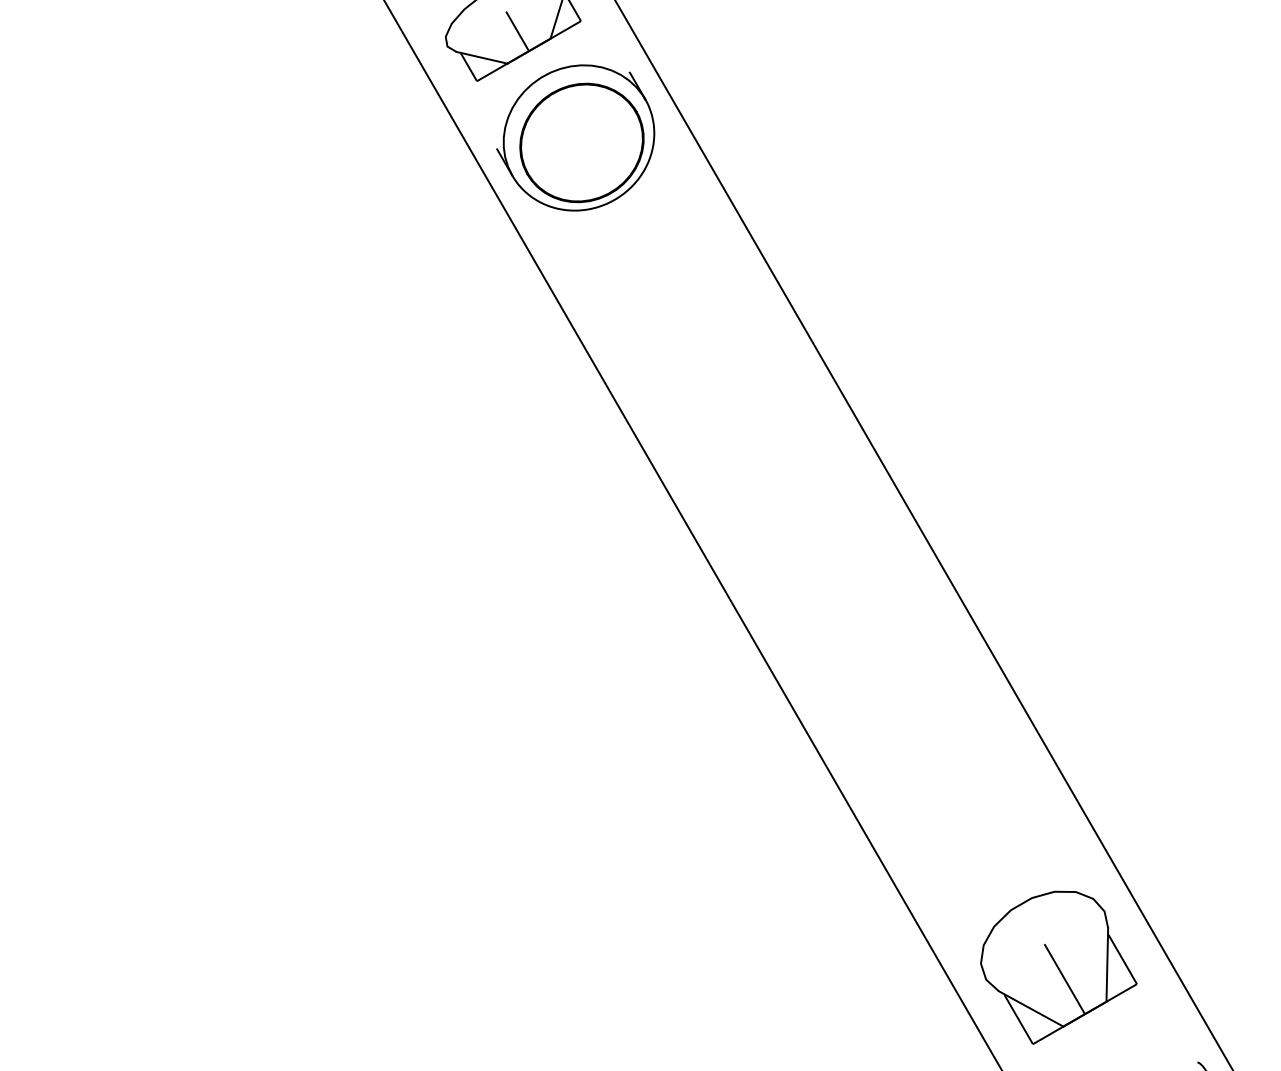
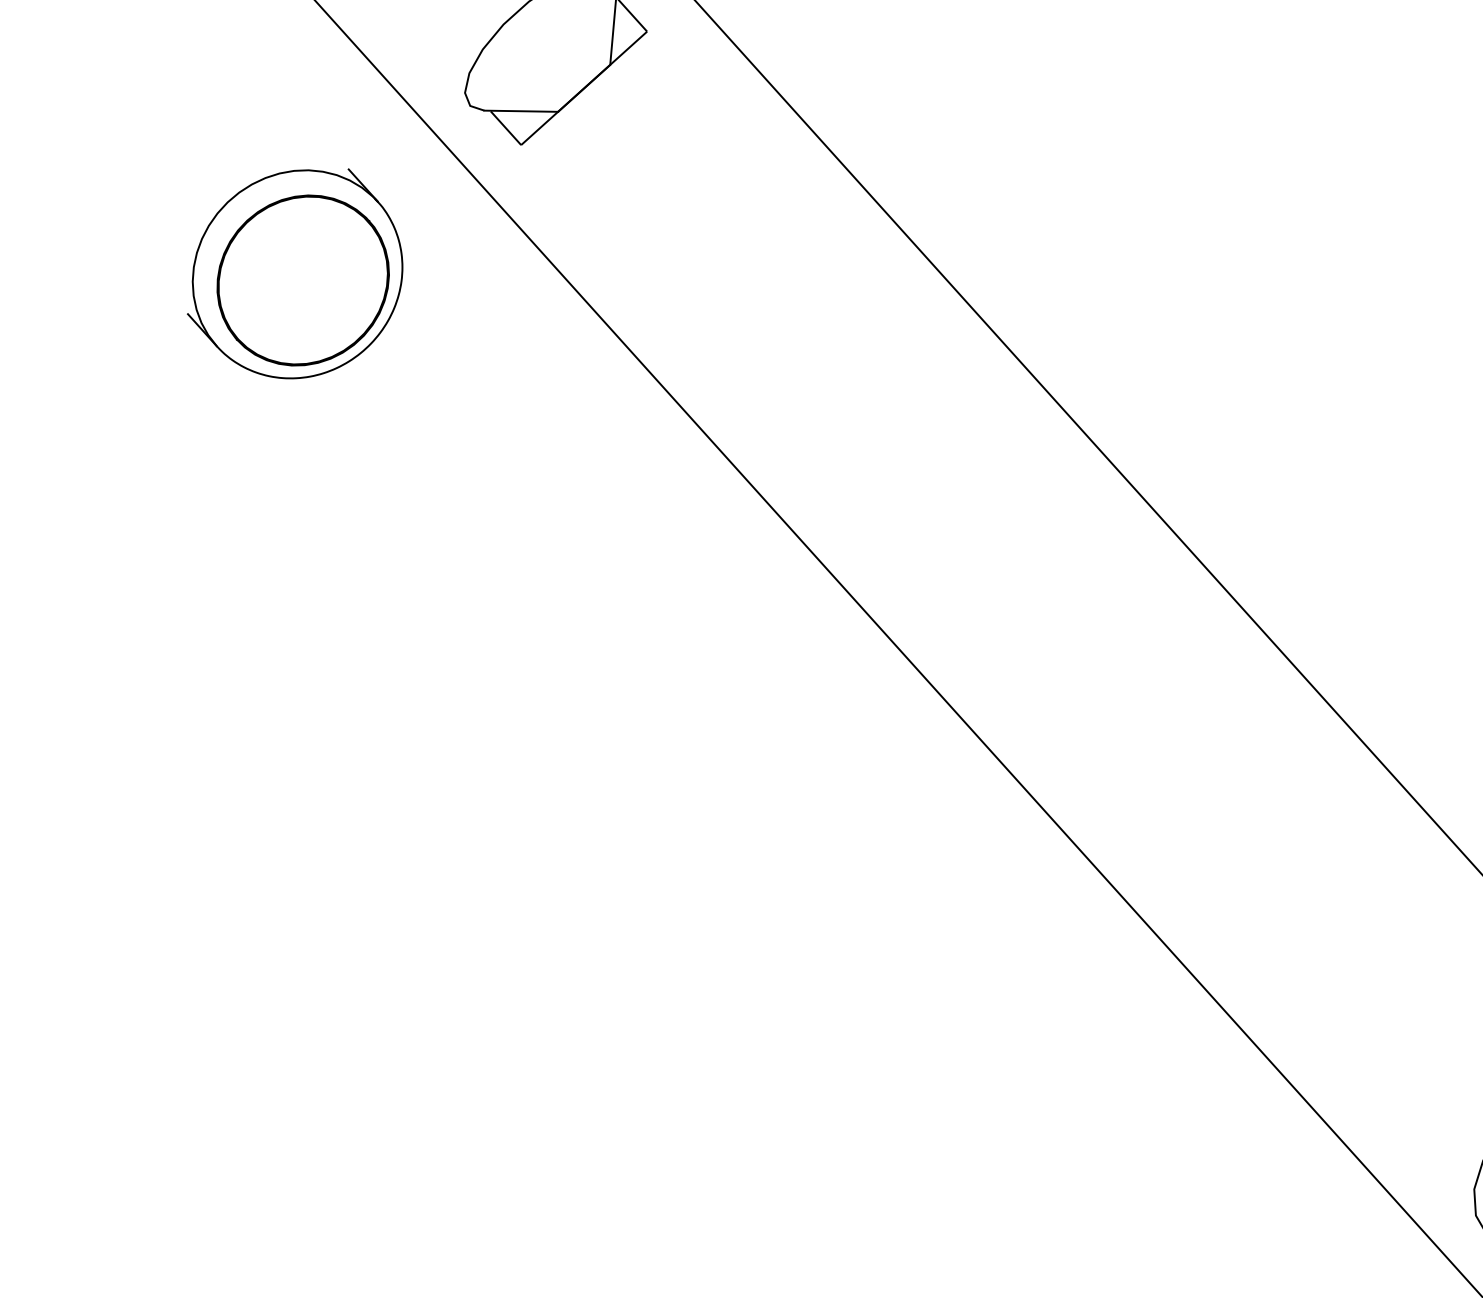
line: (517, 31) -> (562, 64), removed
part: (575, 137) -> (292, 274), moved

